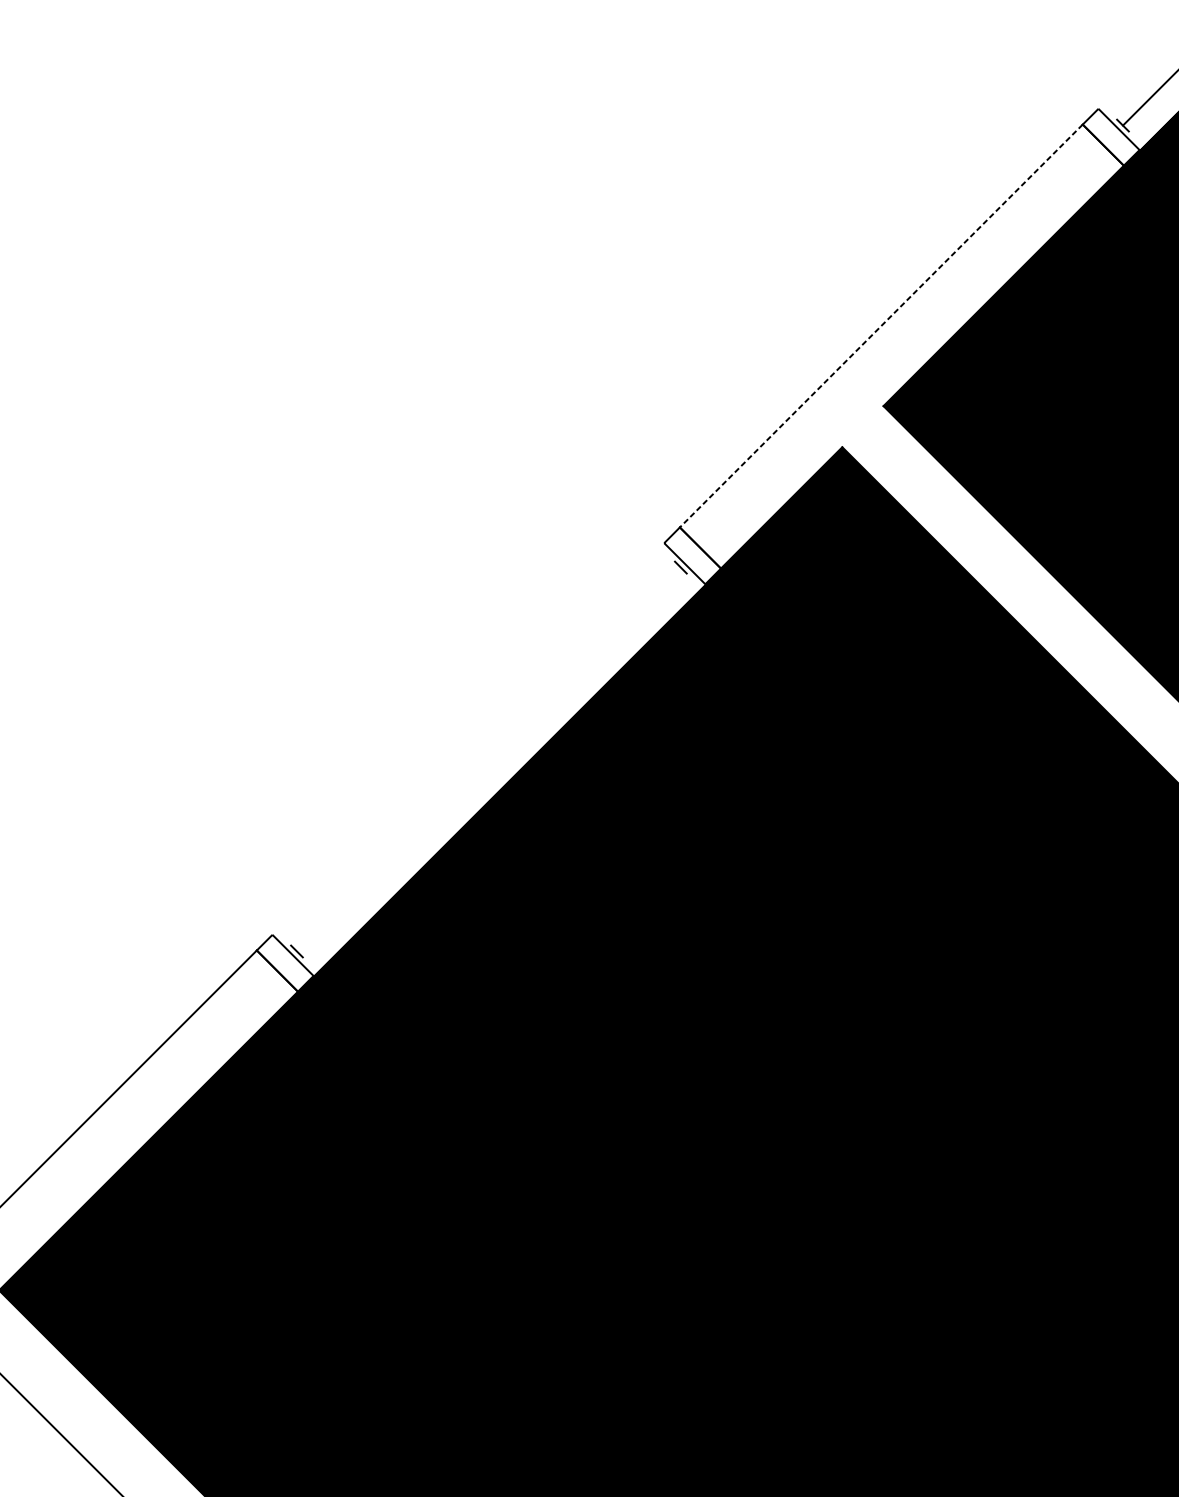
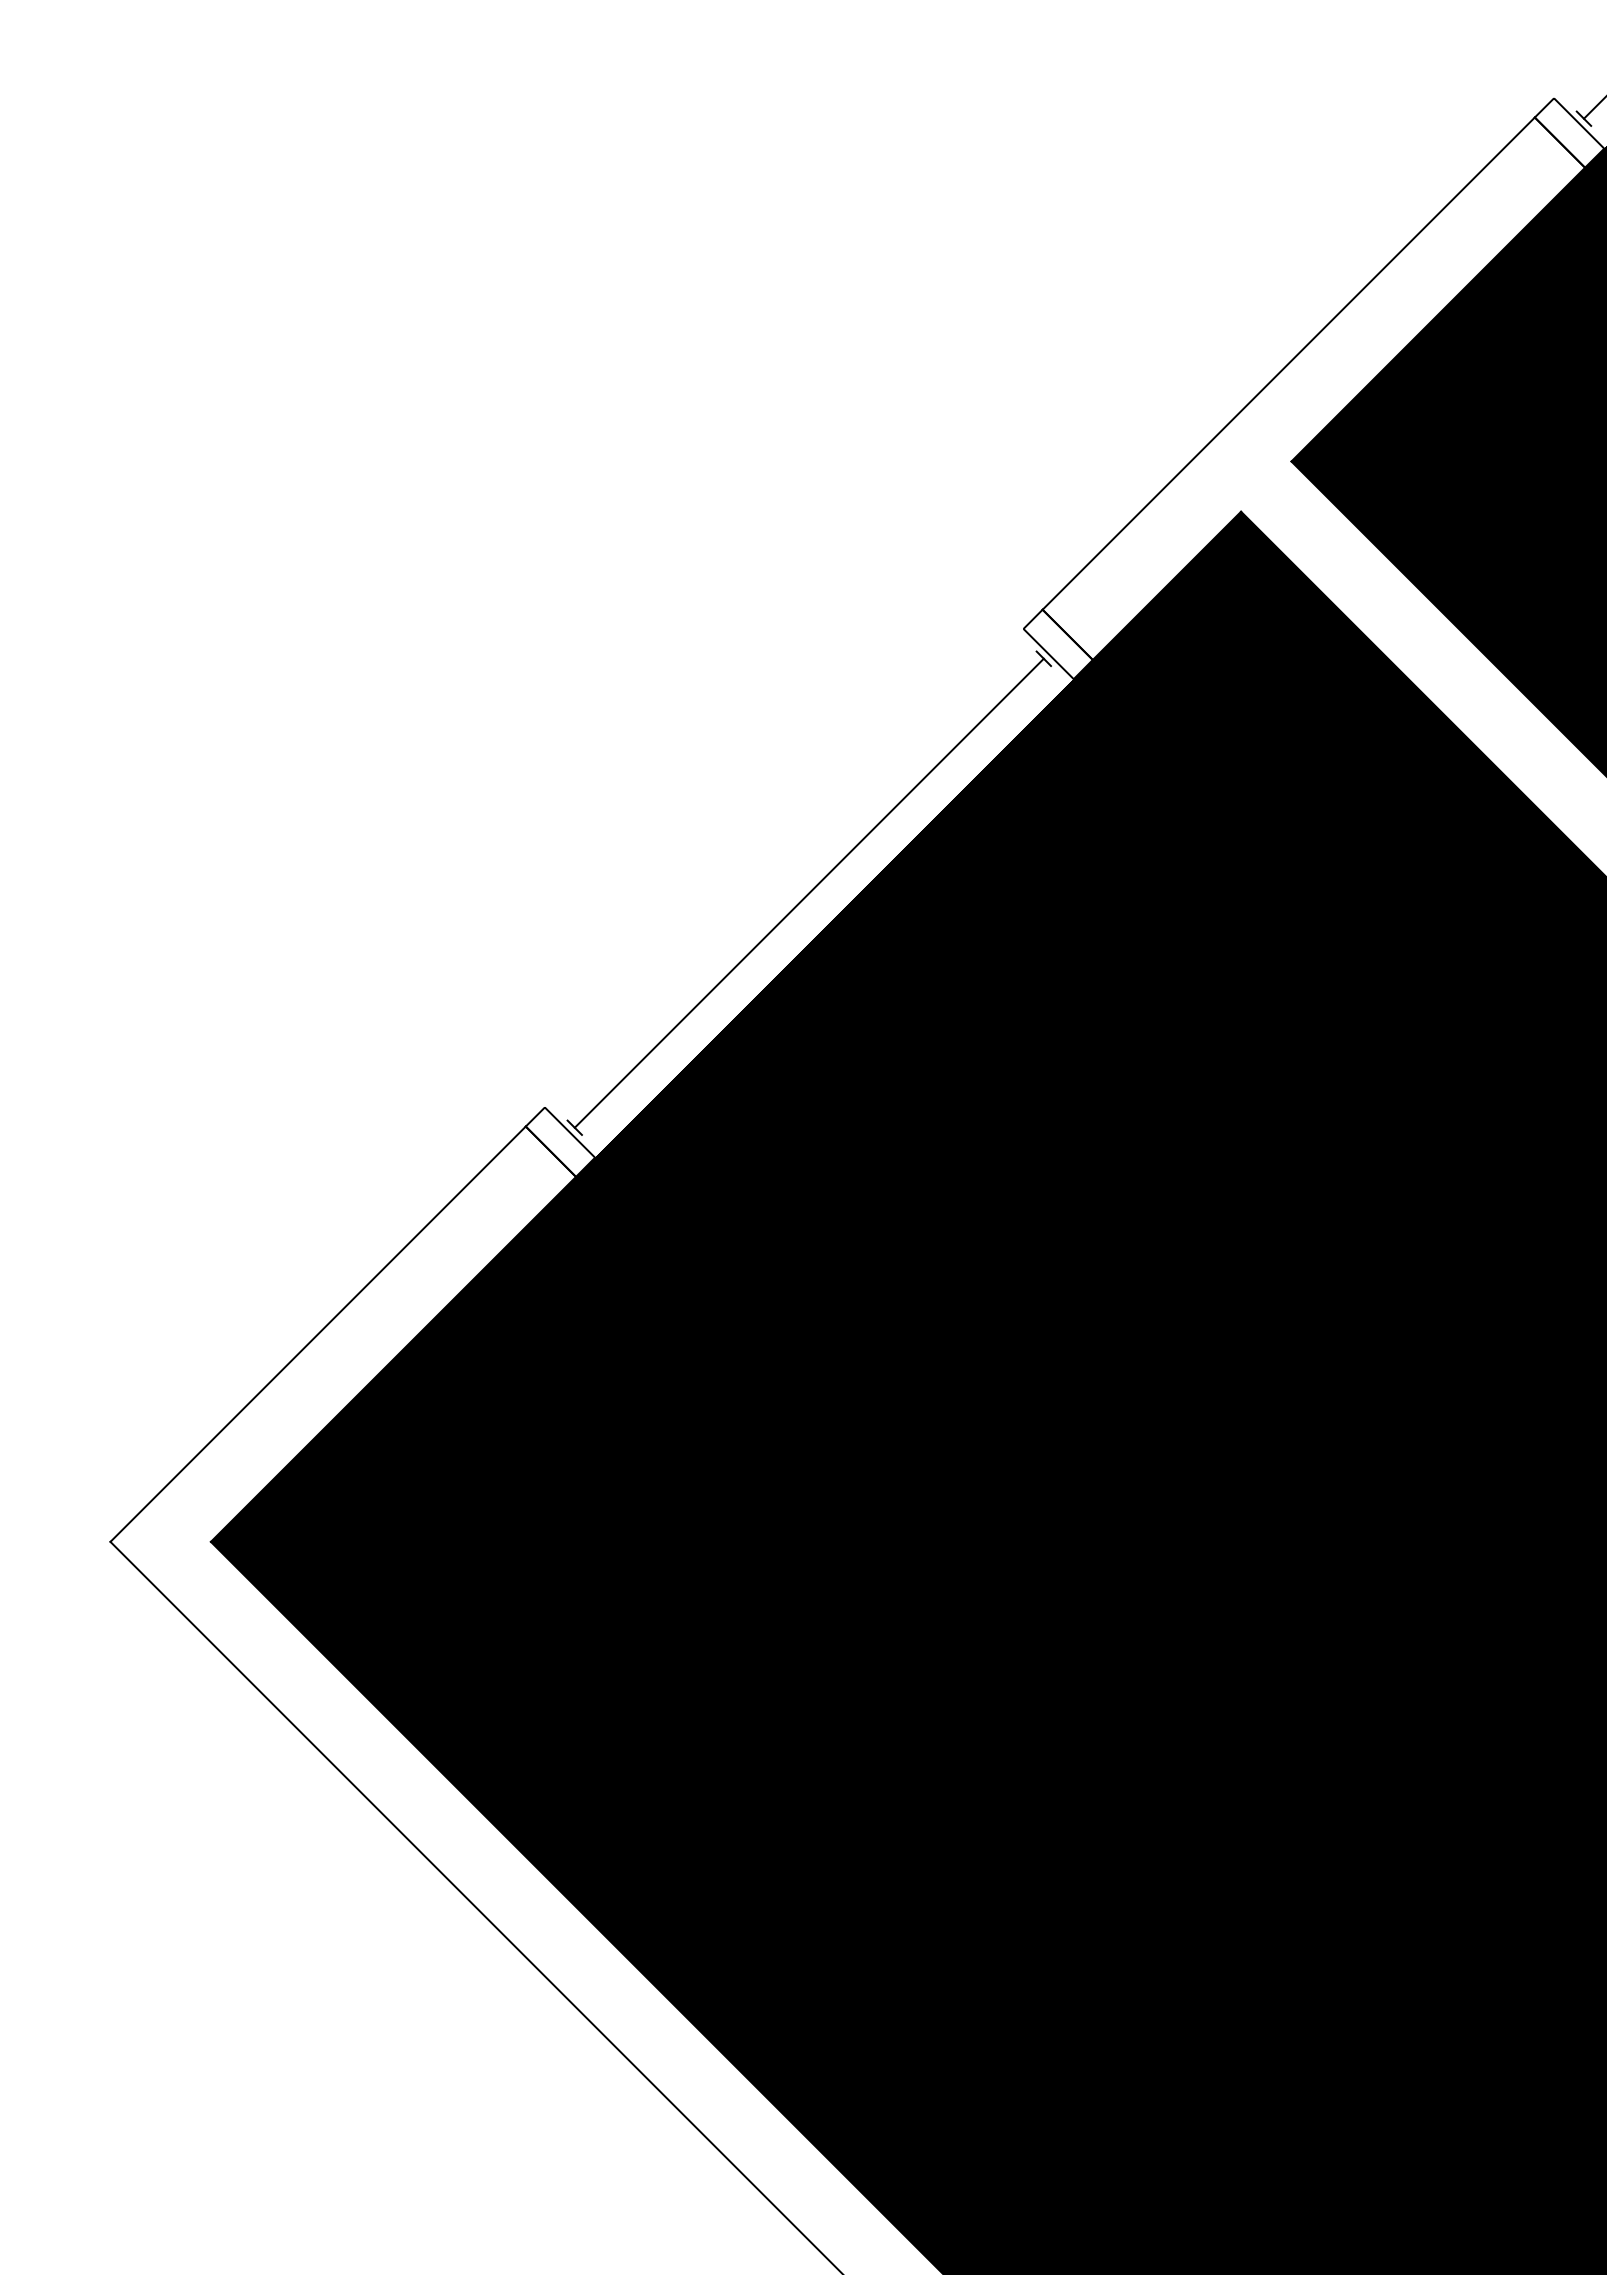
line: (881, 325) -> (1288, 363), dashed -> solid
line: (488, 758) -> (808, 892), added

